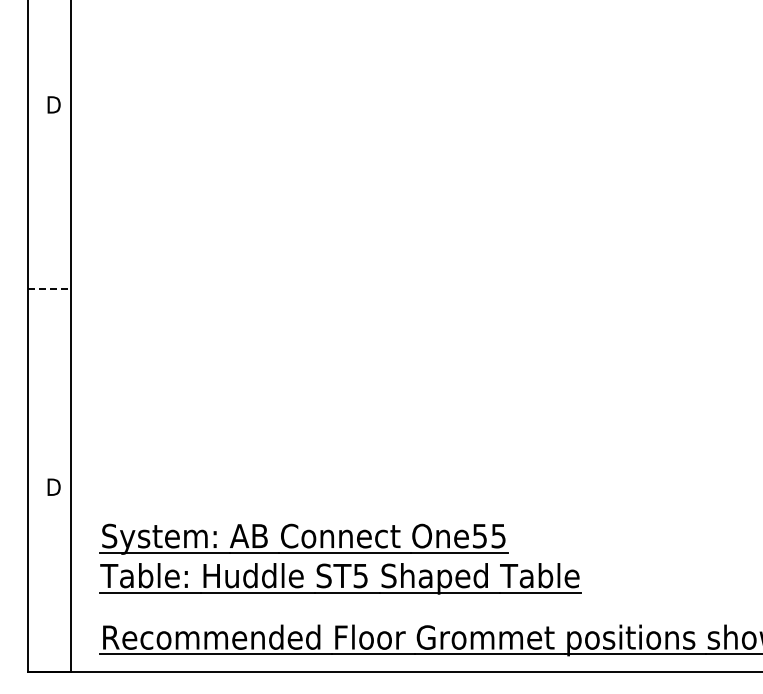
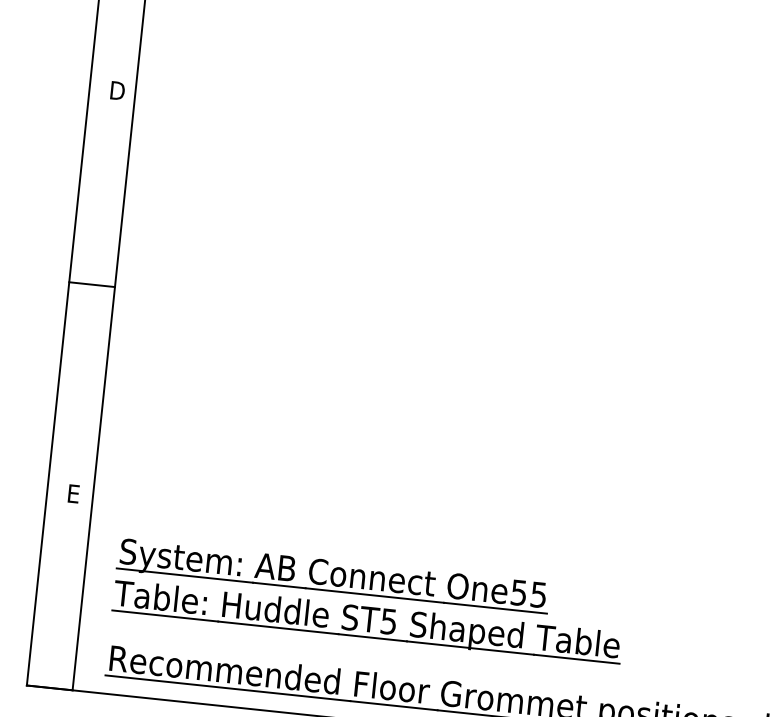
line: (49, 289) -> (92, 285), dashed -> solid
text: (53, 486) -> (74, 493), D -> E

